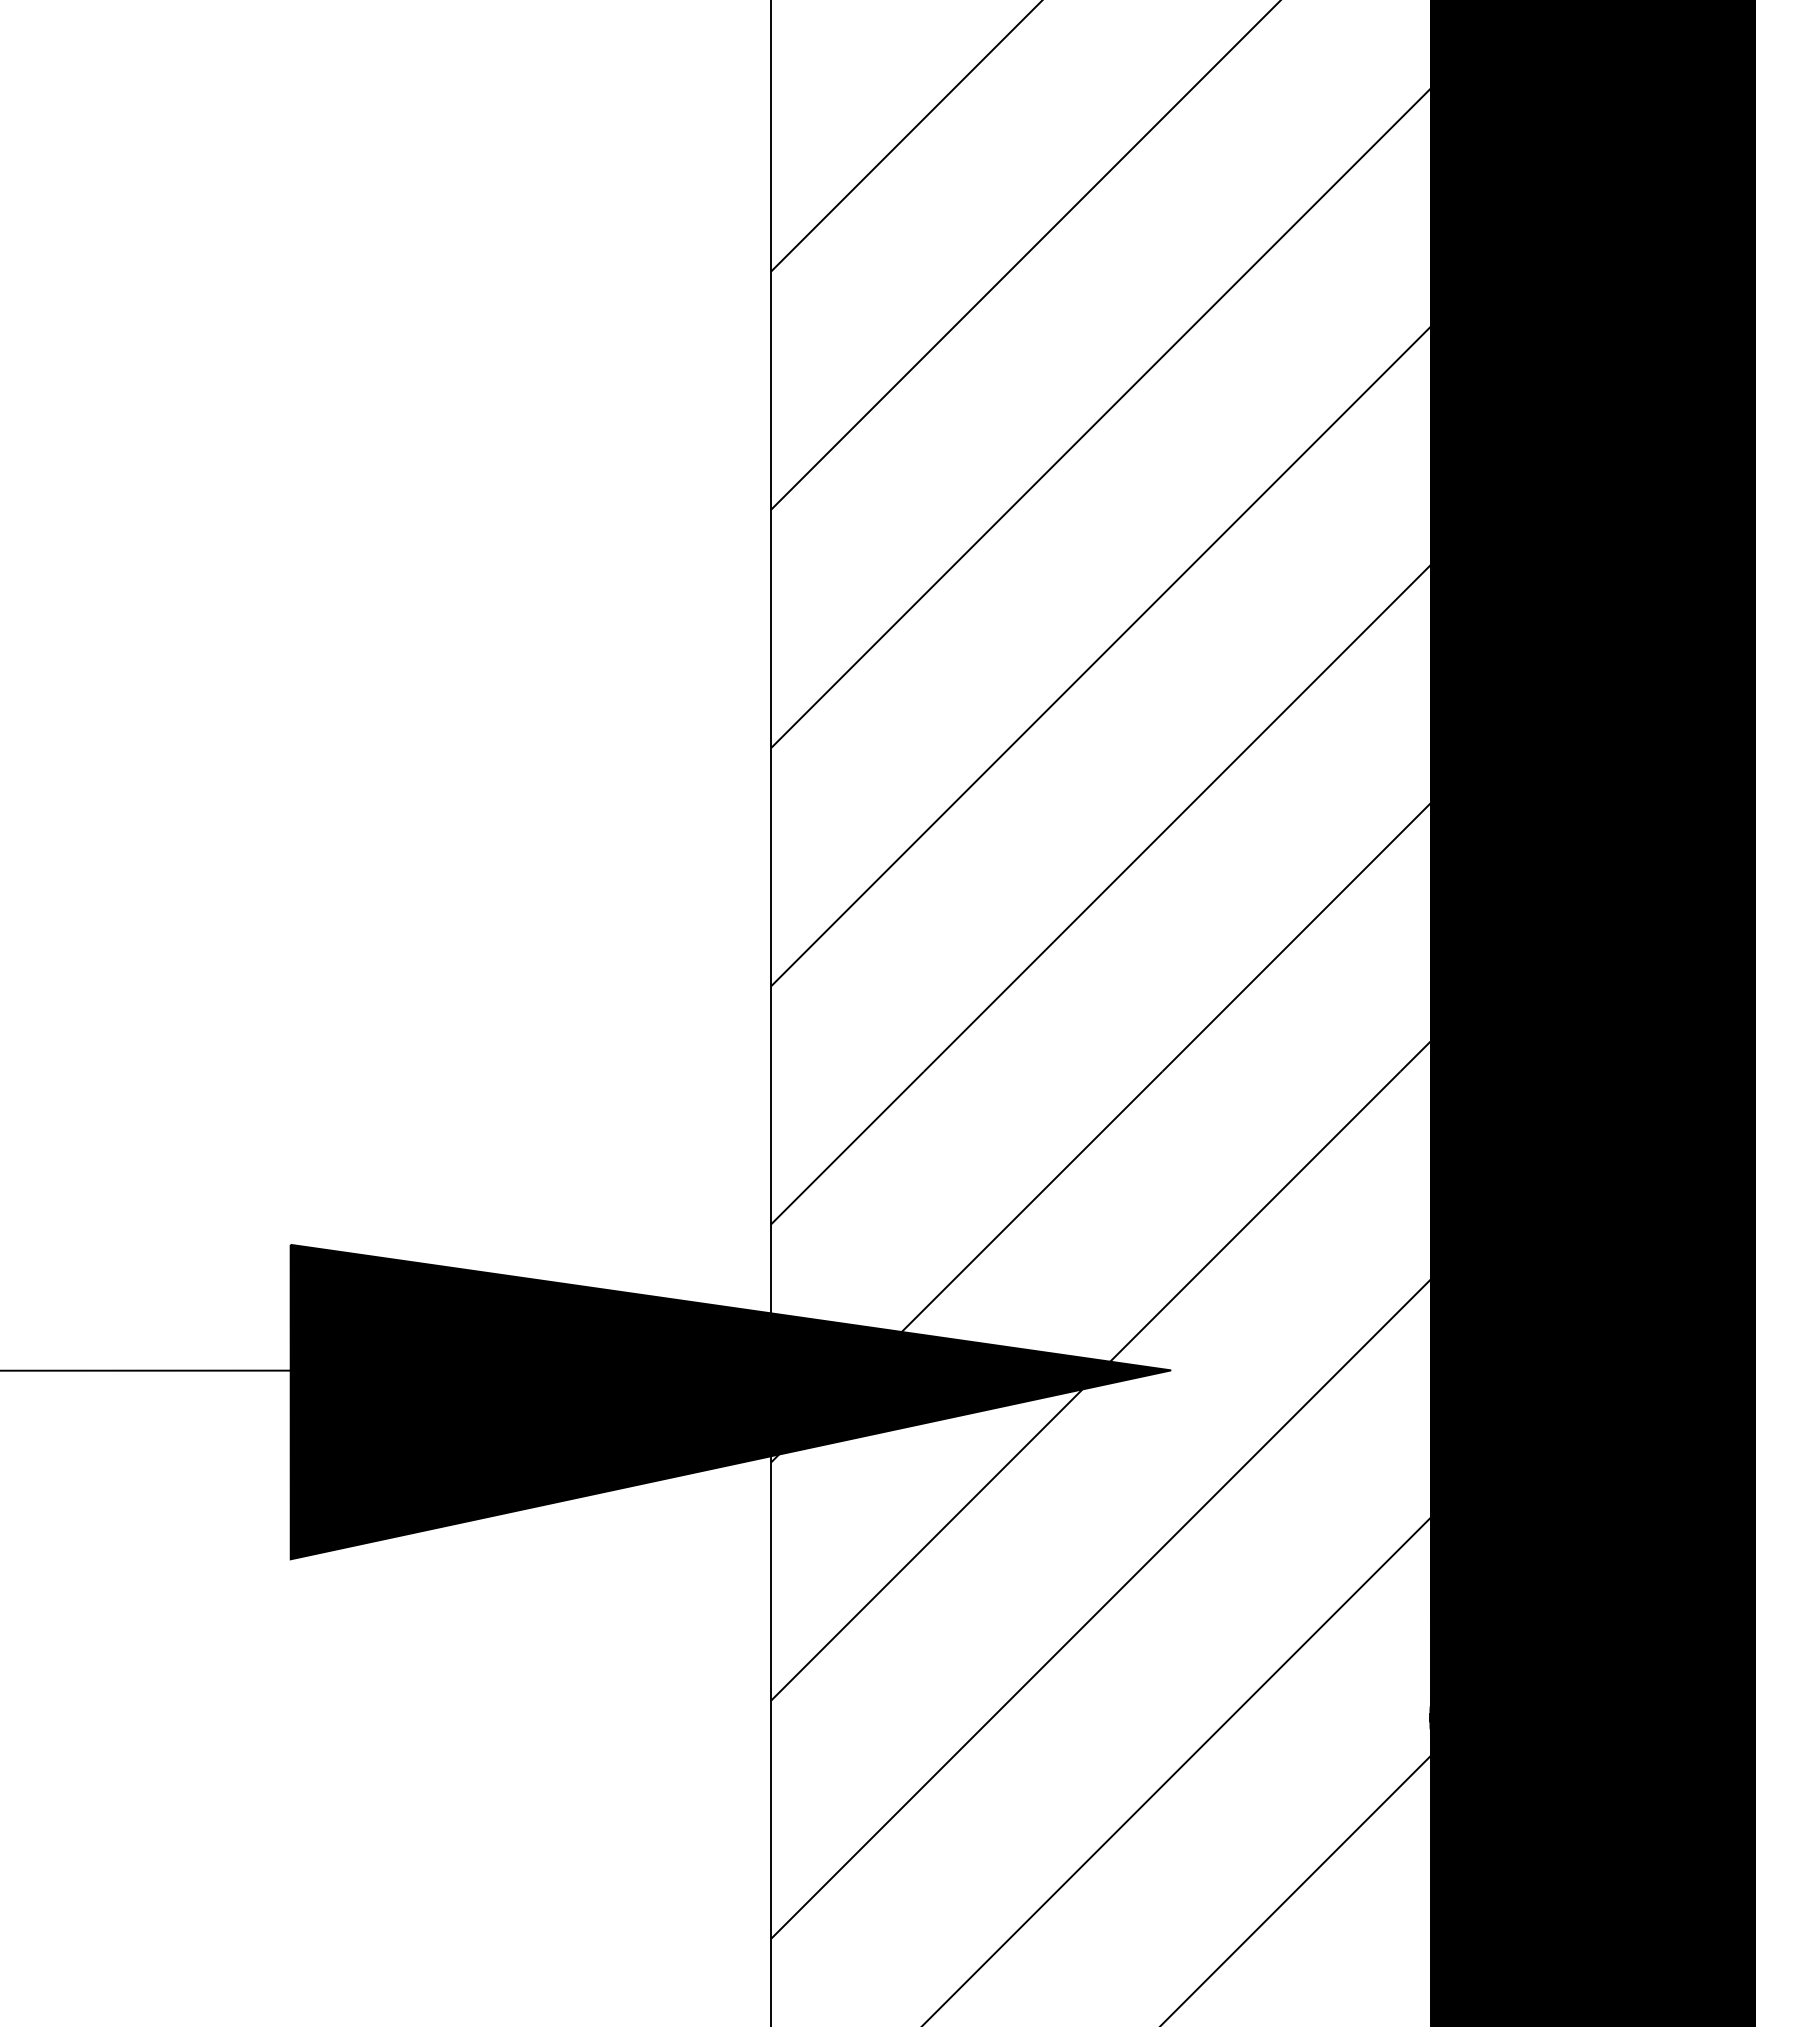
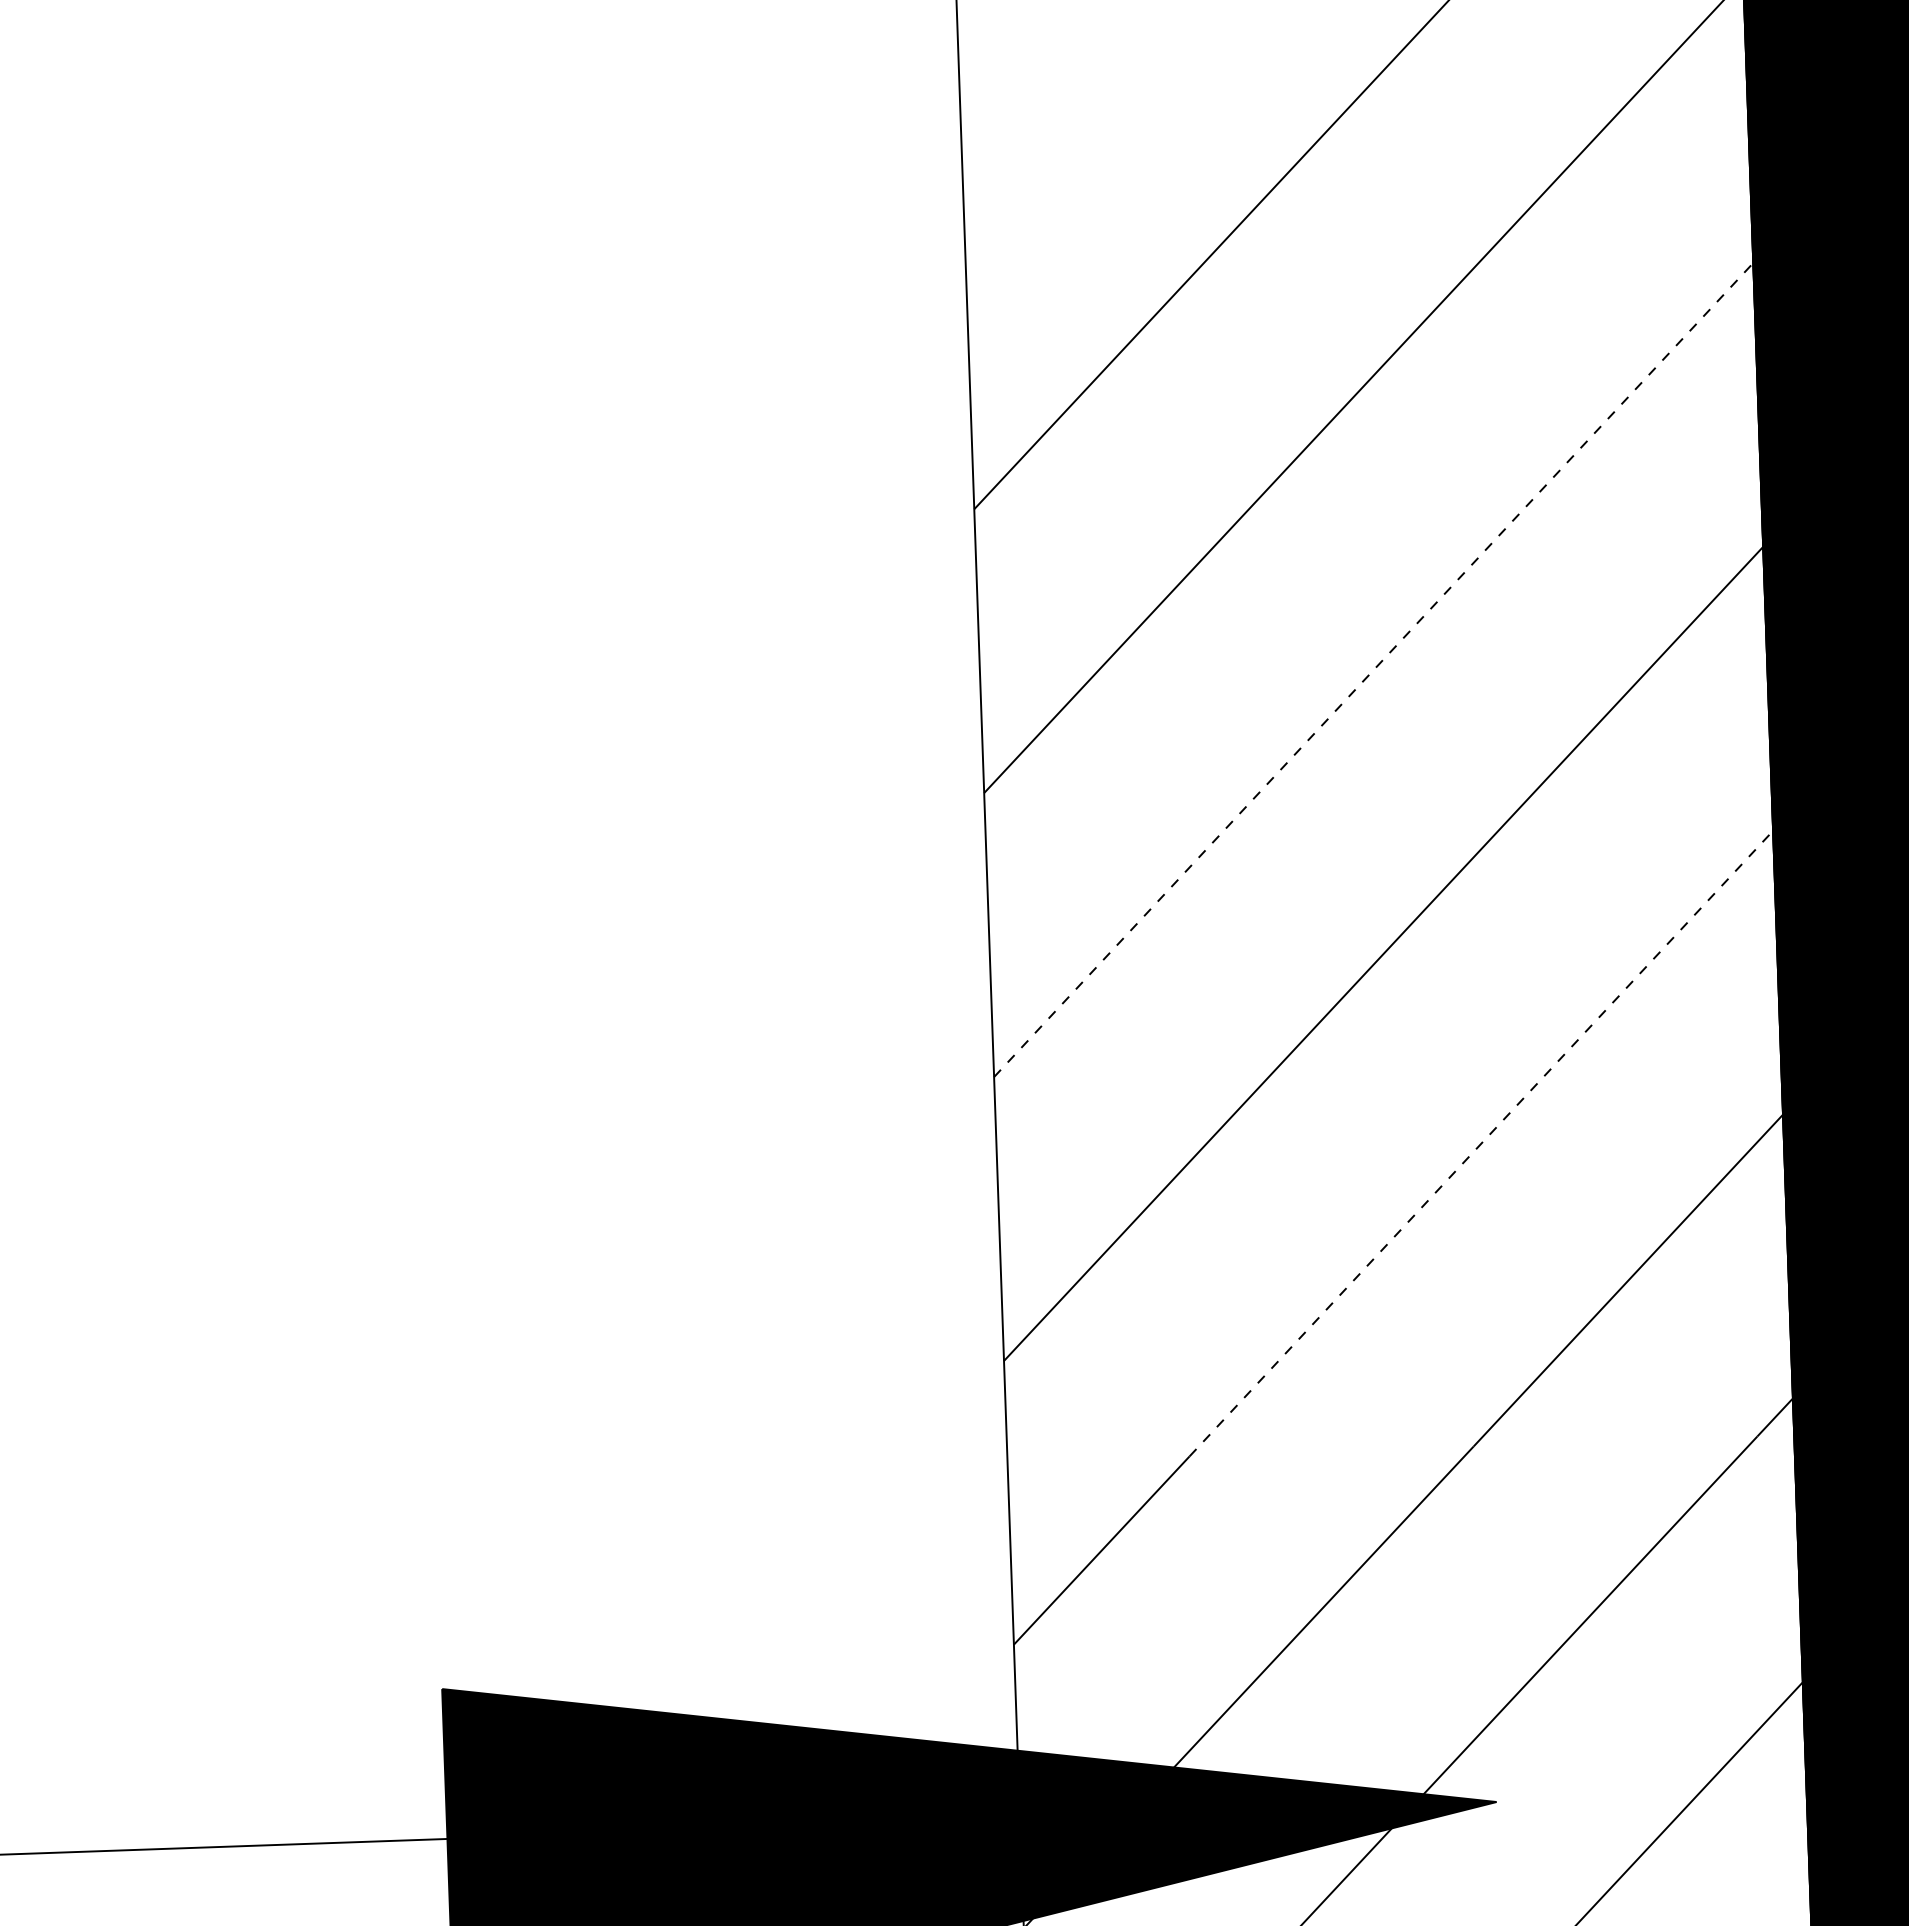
line: (1101, 418) -> (1374, 670), solid -> dashed
line: (1177, 818) -> (1481, 1144), solid -> dashed

